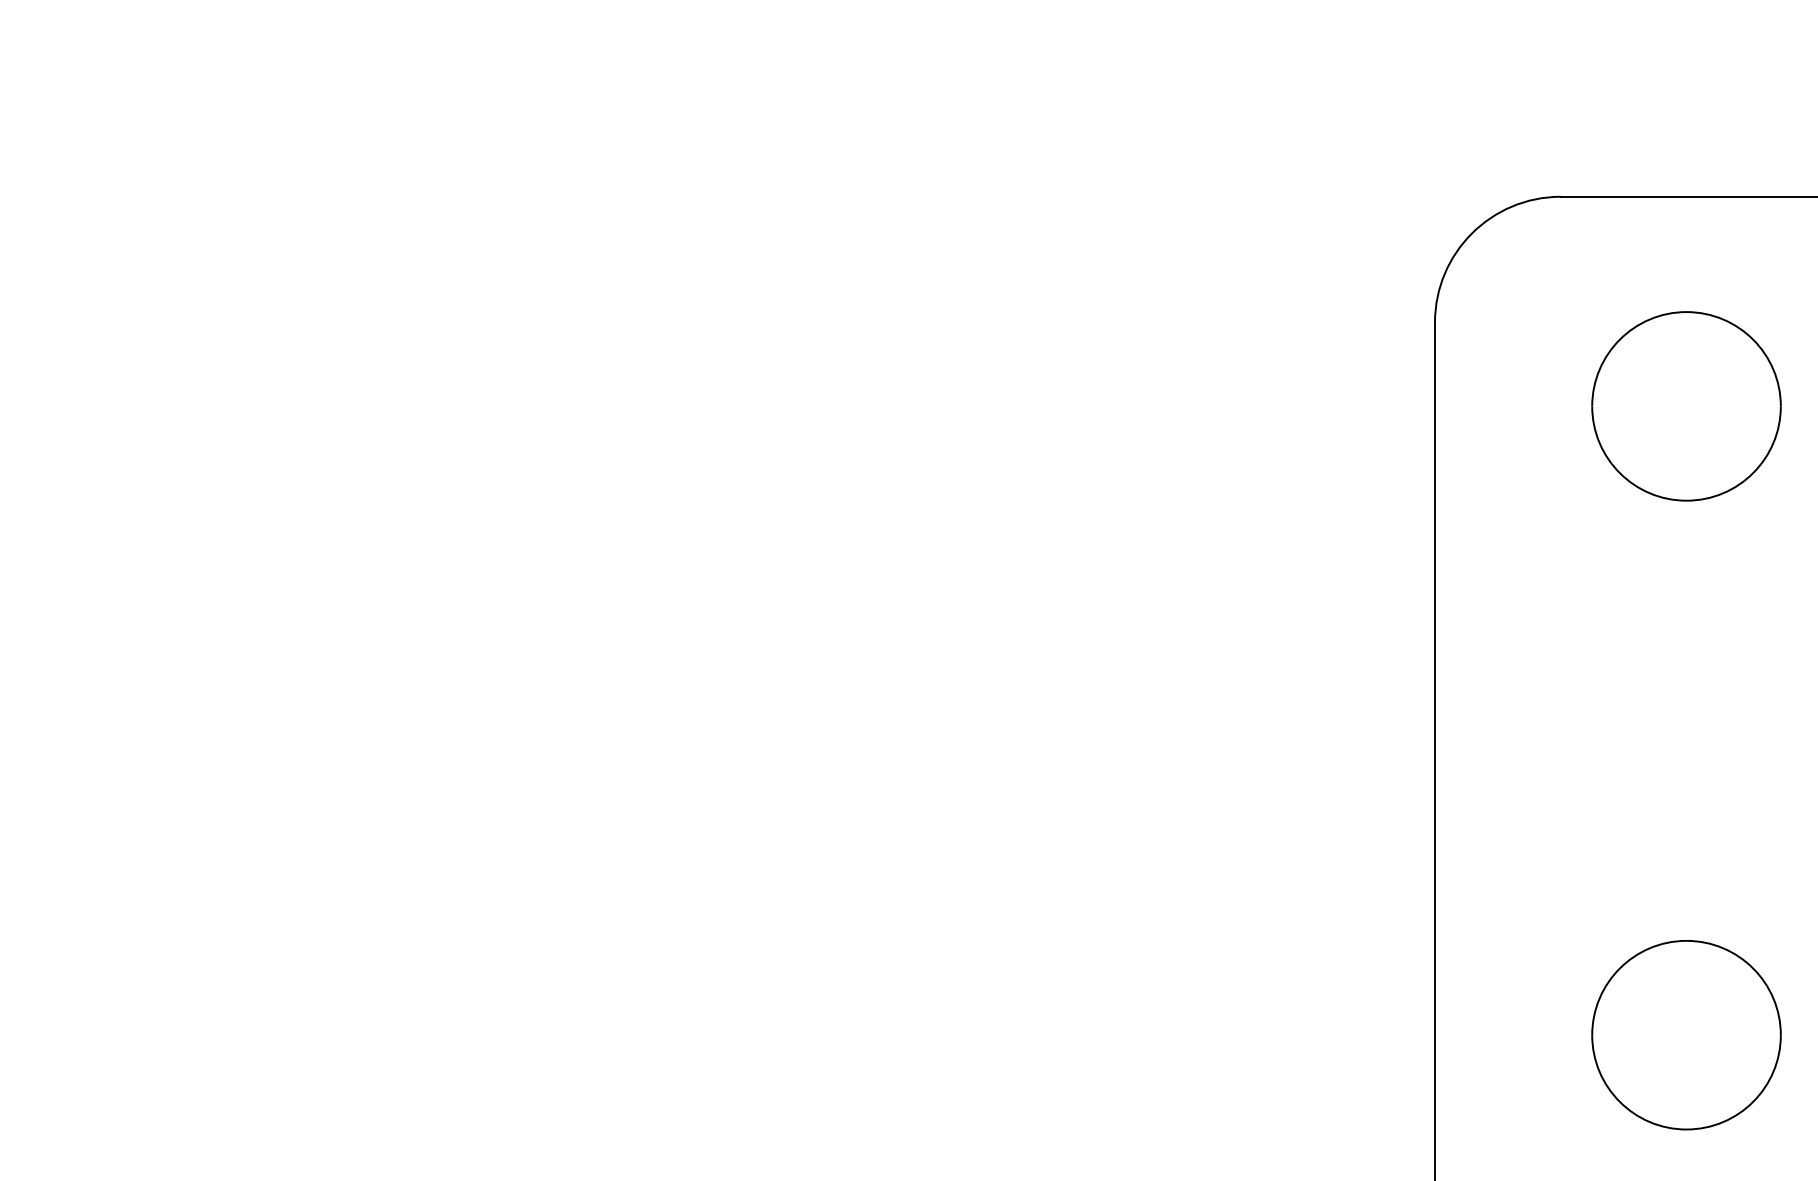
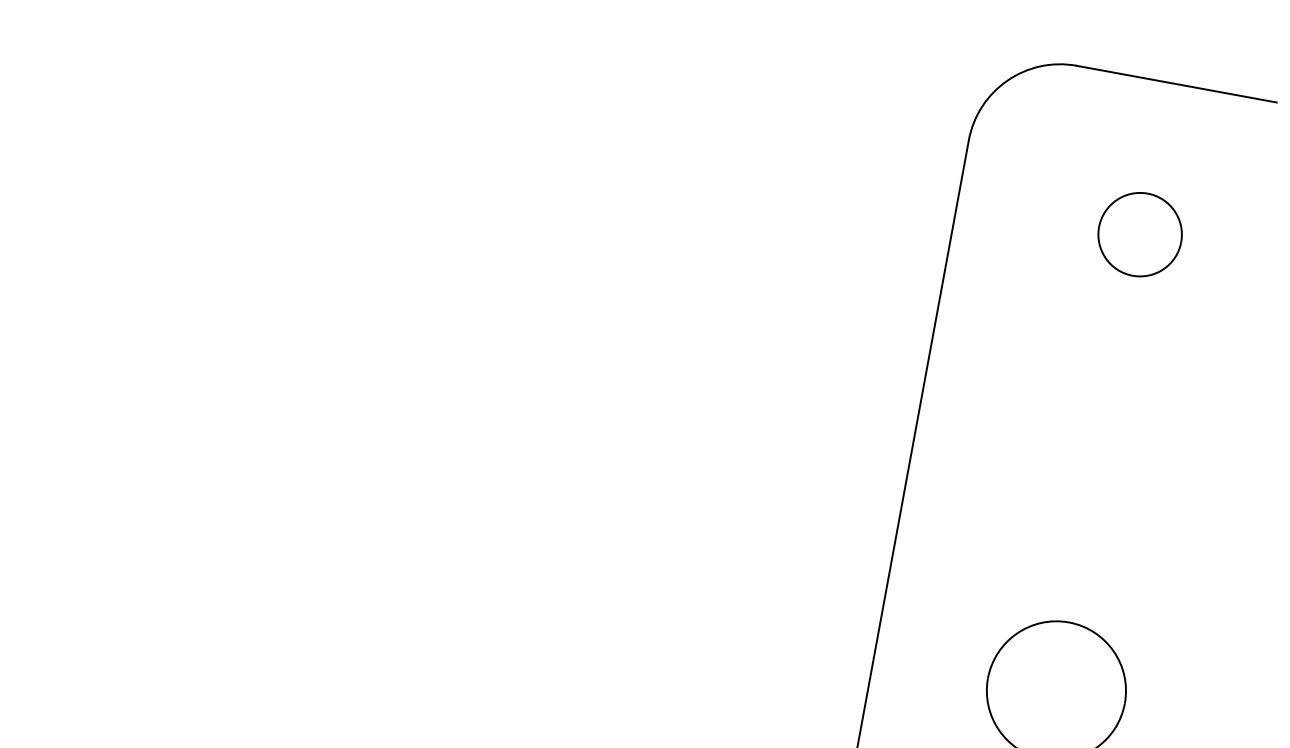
part: (1686, 406) -> (1140, 234), size x0.6

